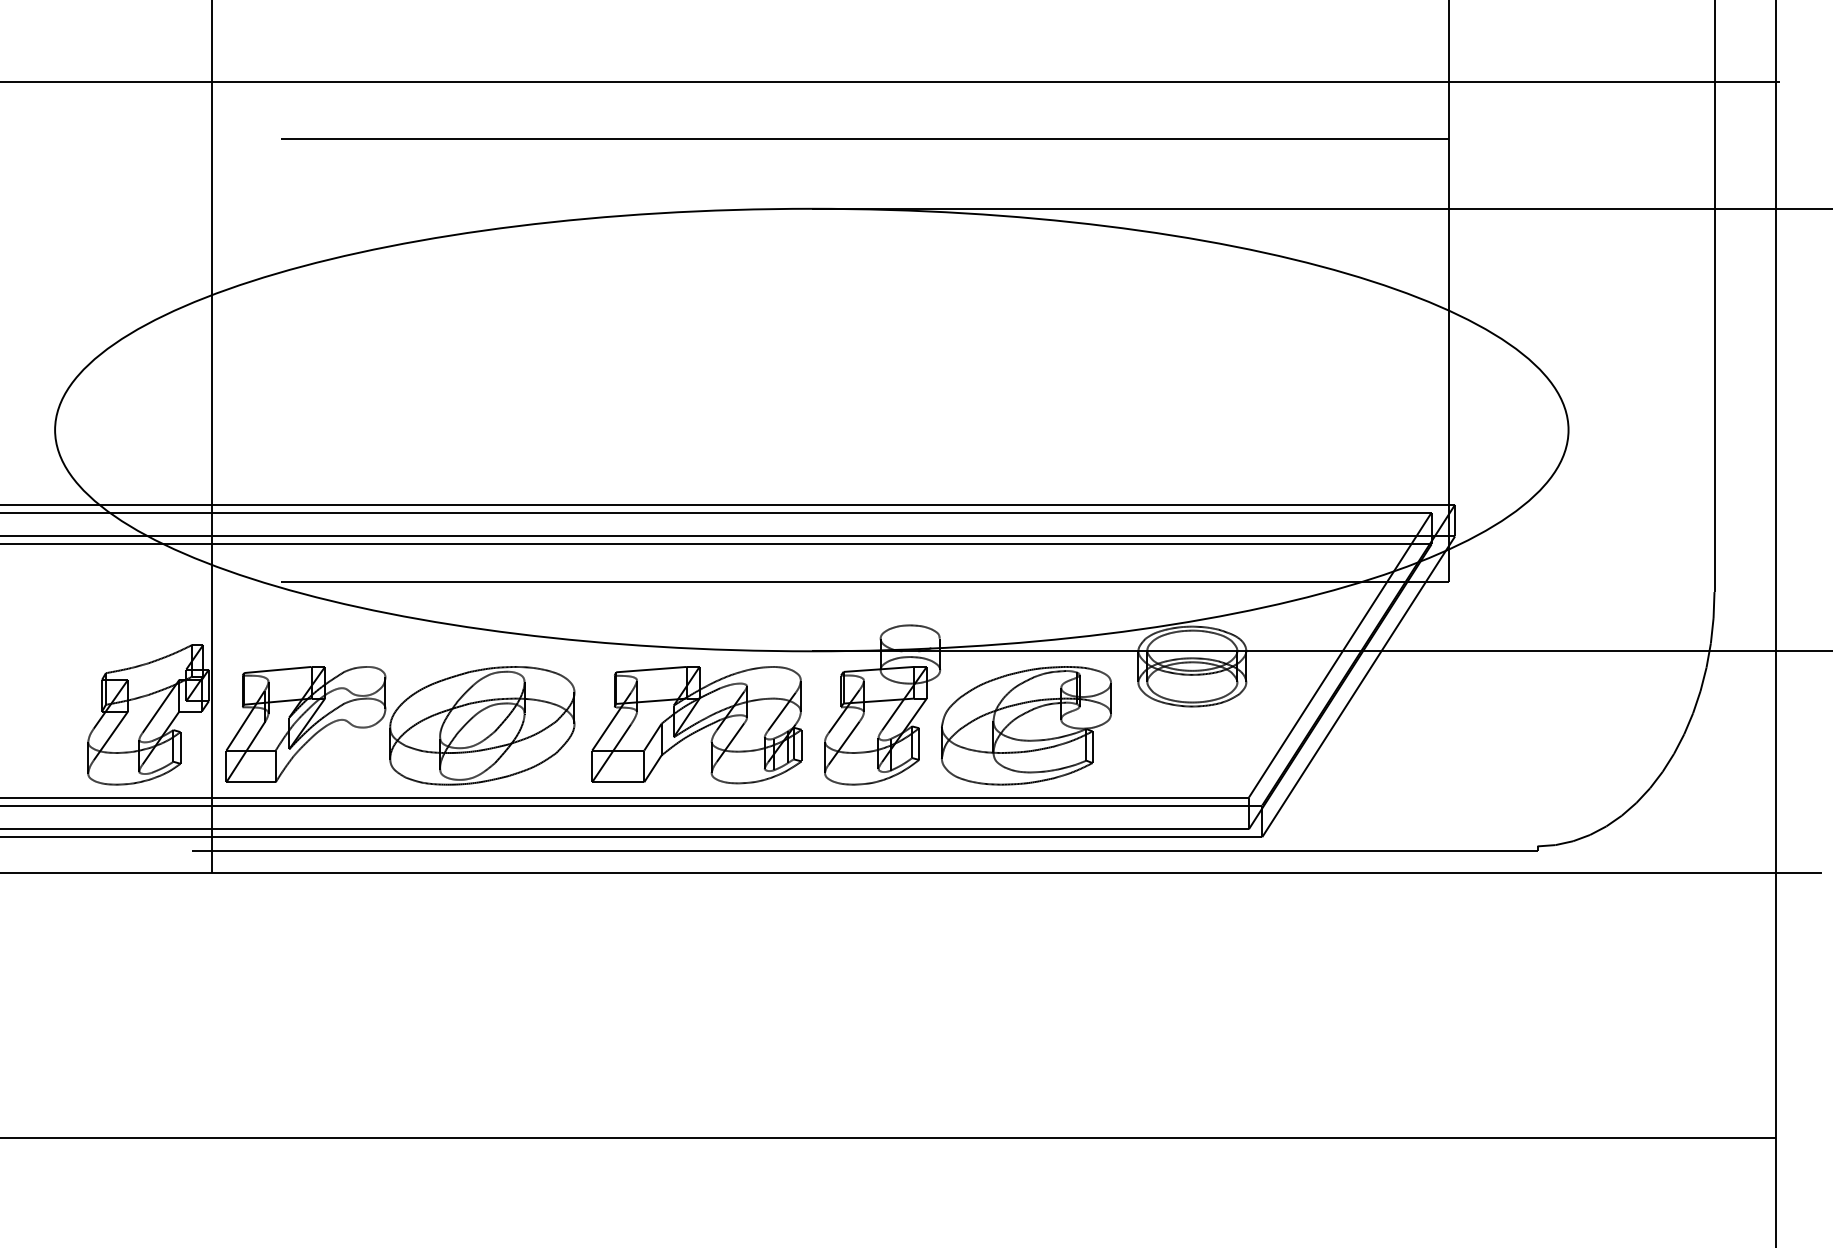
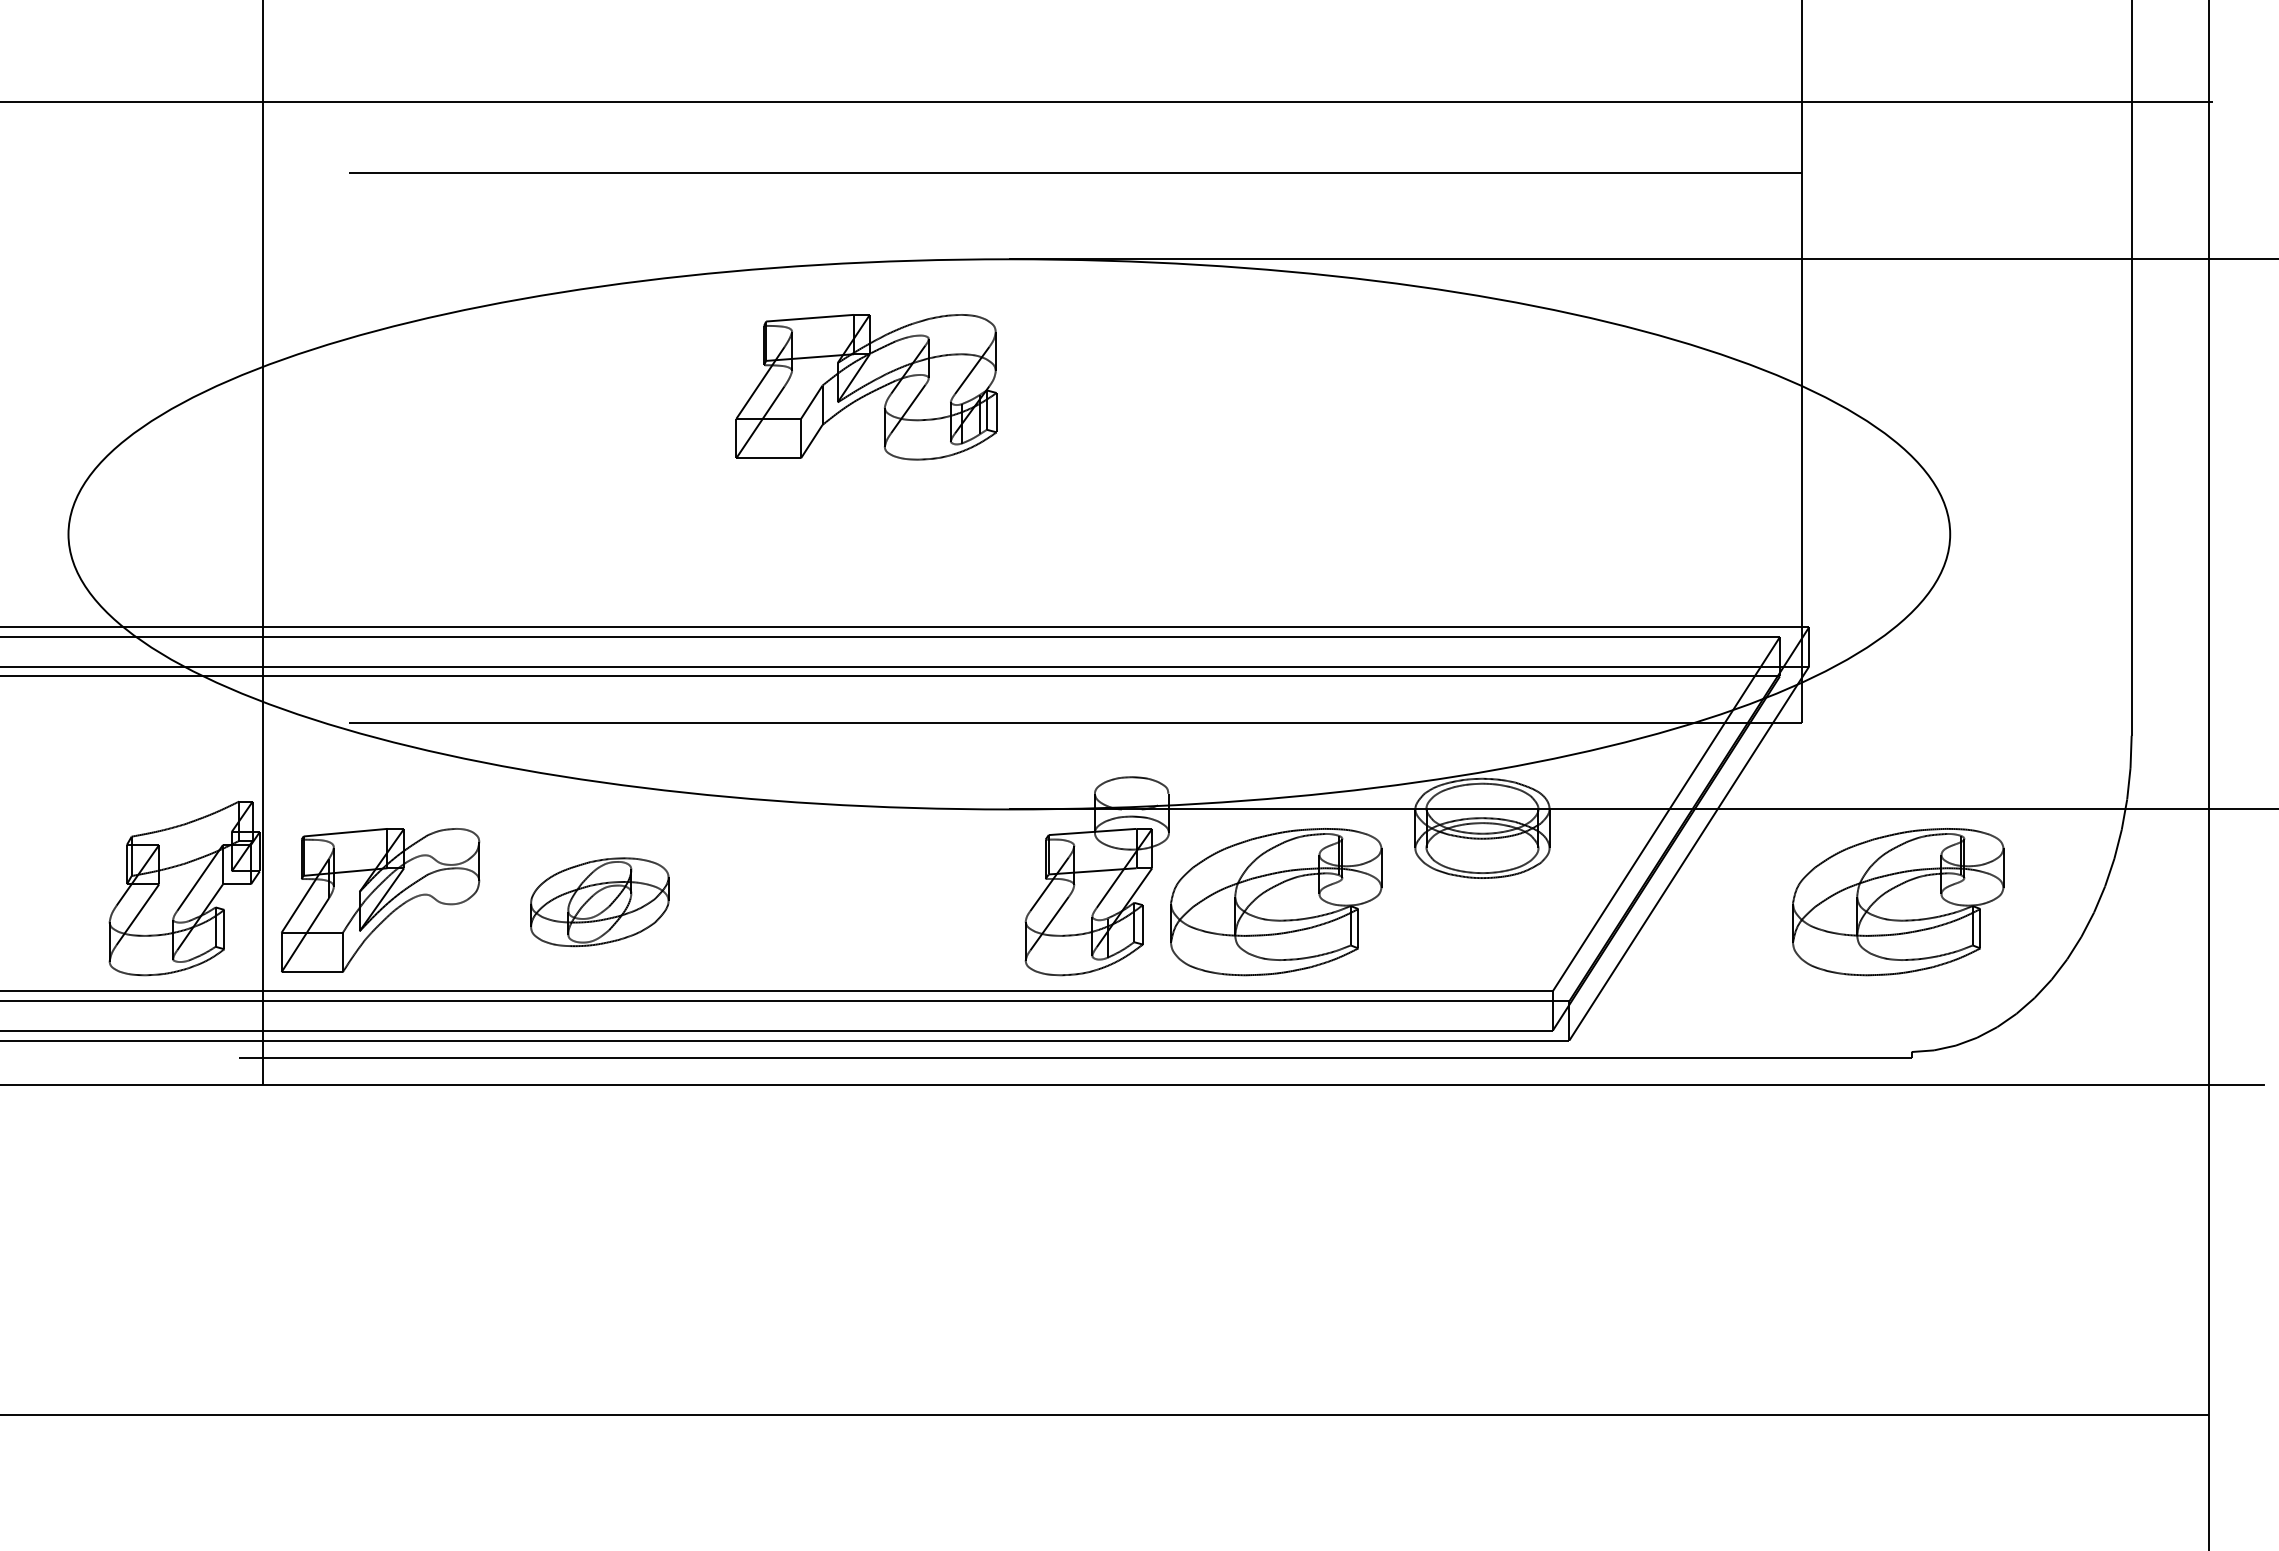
part: (696, 725) -> (866, 387), moved
part: (482, 726) -> (599, 902), size x0.6
part: (1526, 726) -> (1898, 902), added

